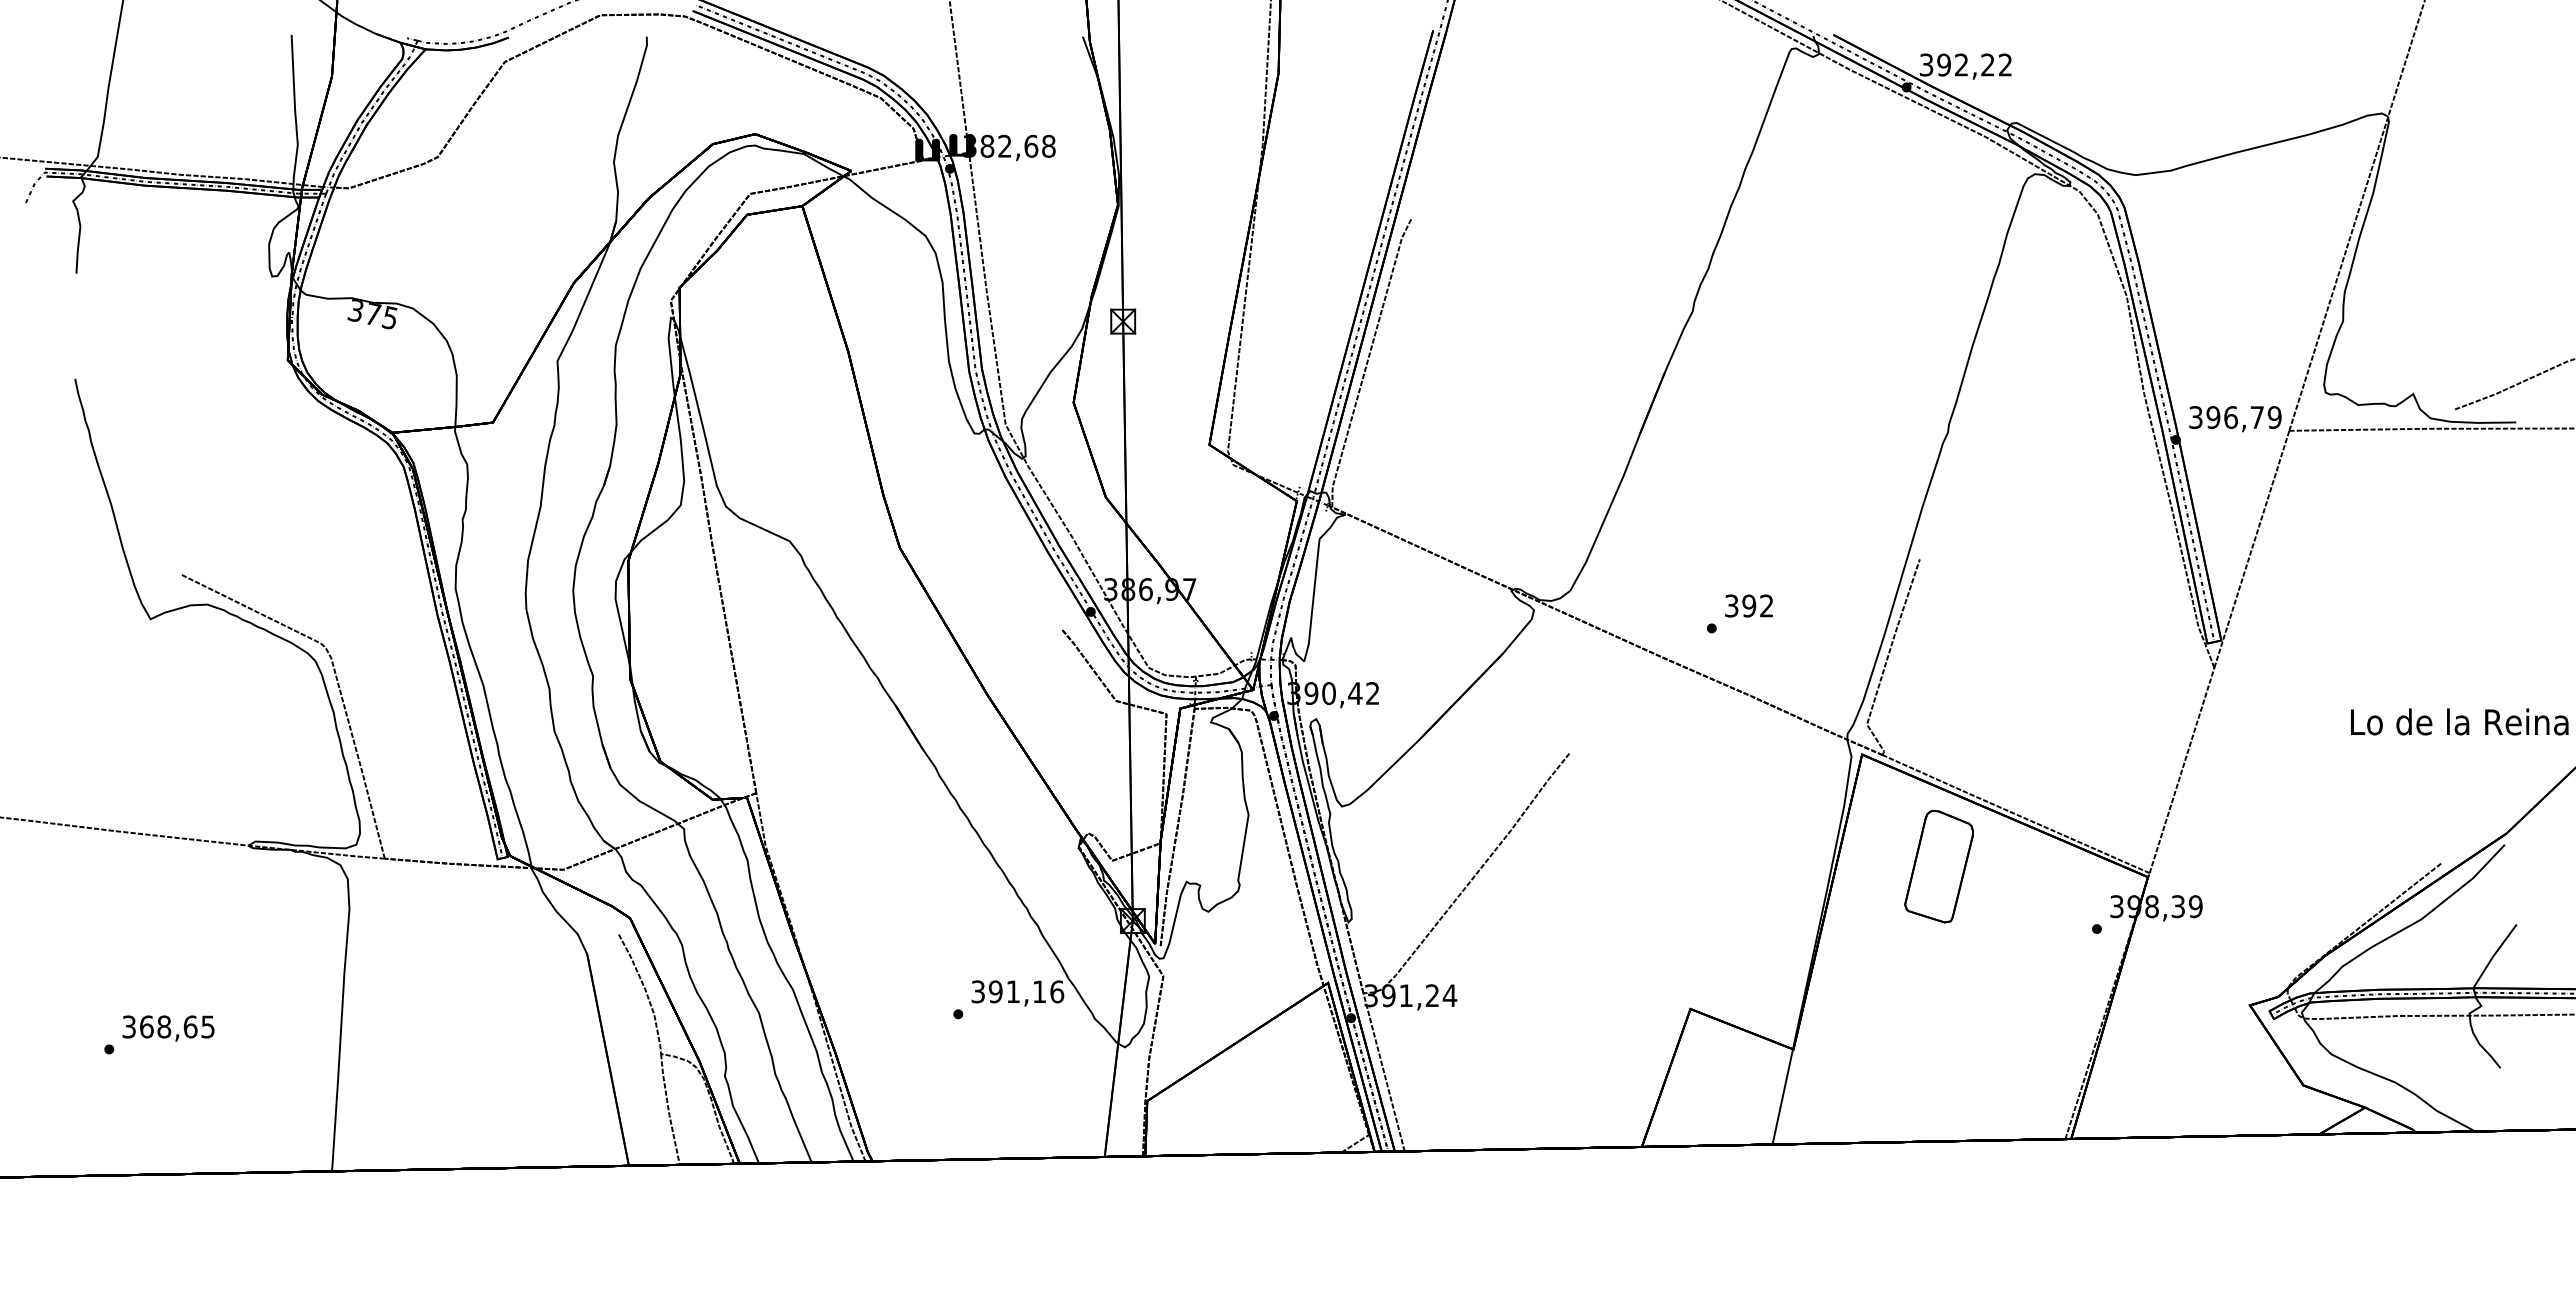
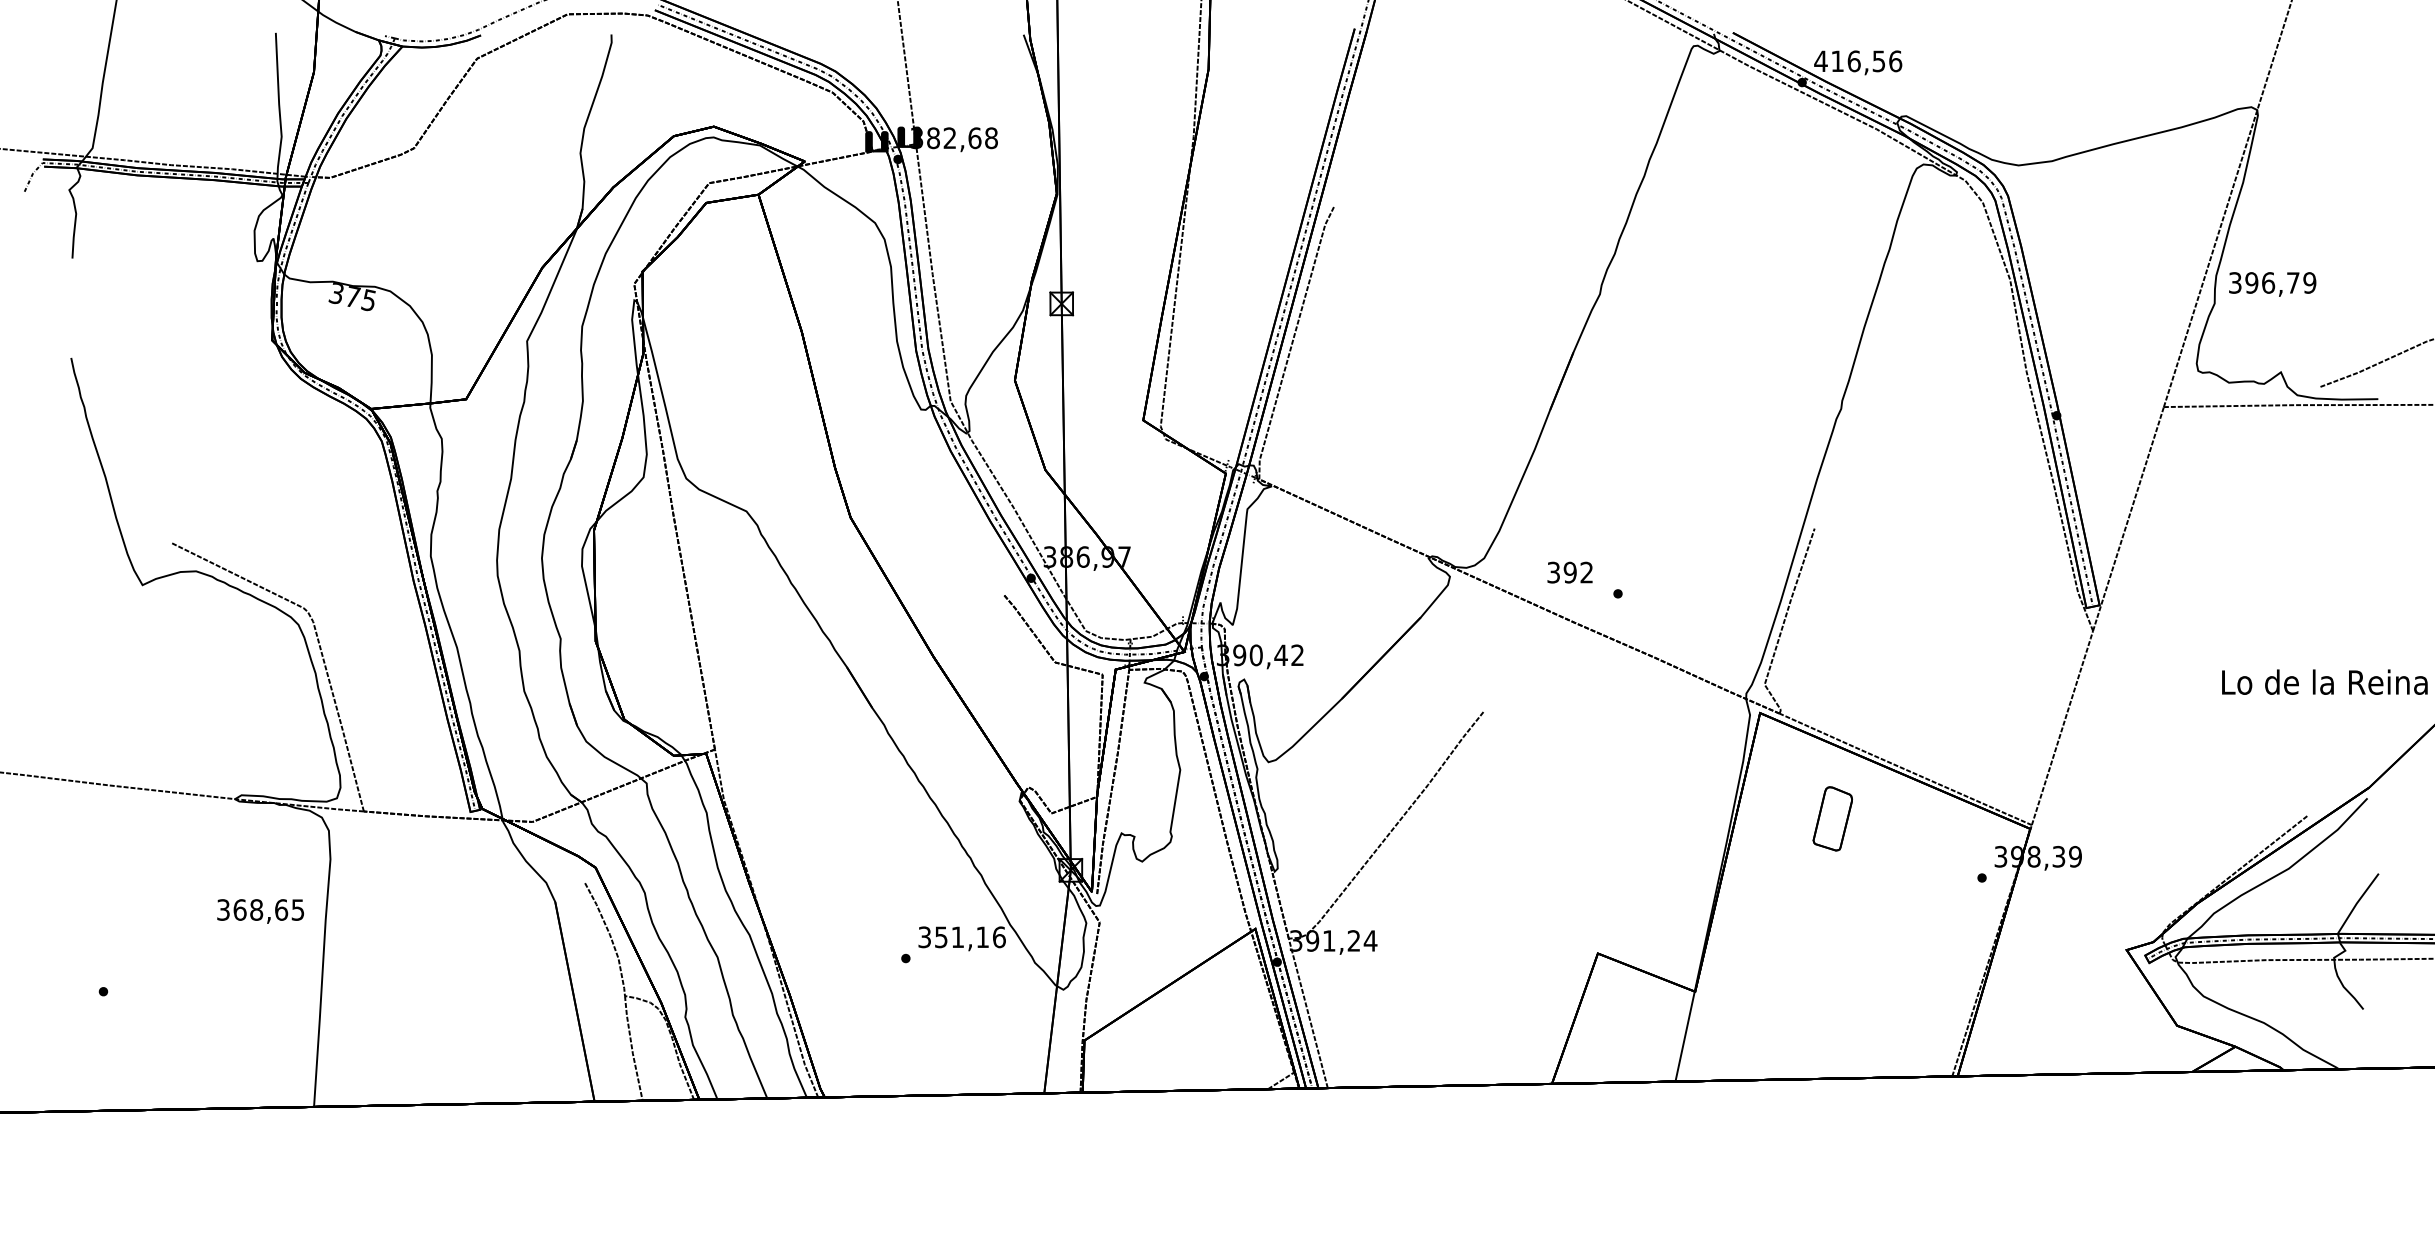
text: (1965, 64) -> (1857, 60), 392,22 -> 416,56
text: (2235, 419) -> (2272, 284), moved
text: (1748, 605) -> (1569, 572), moved
part: (1938, 866) -> (1832, 818), size x0.6
text: (995, 991) -> (941, 936), 391,16 -> 351,16
text: (168, 1028) -> (260, 911), moved

